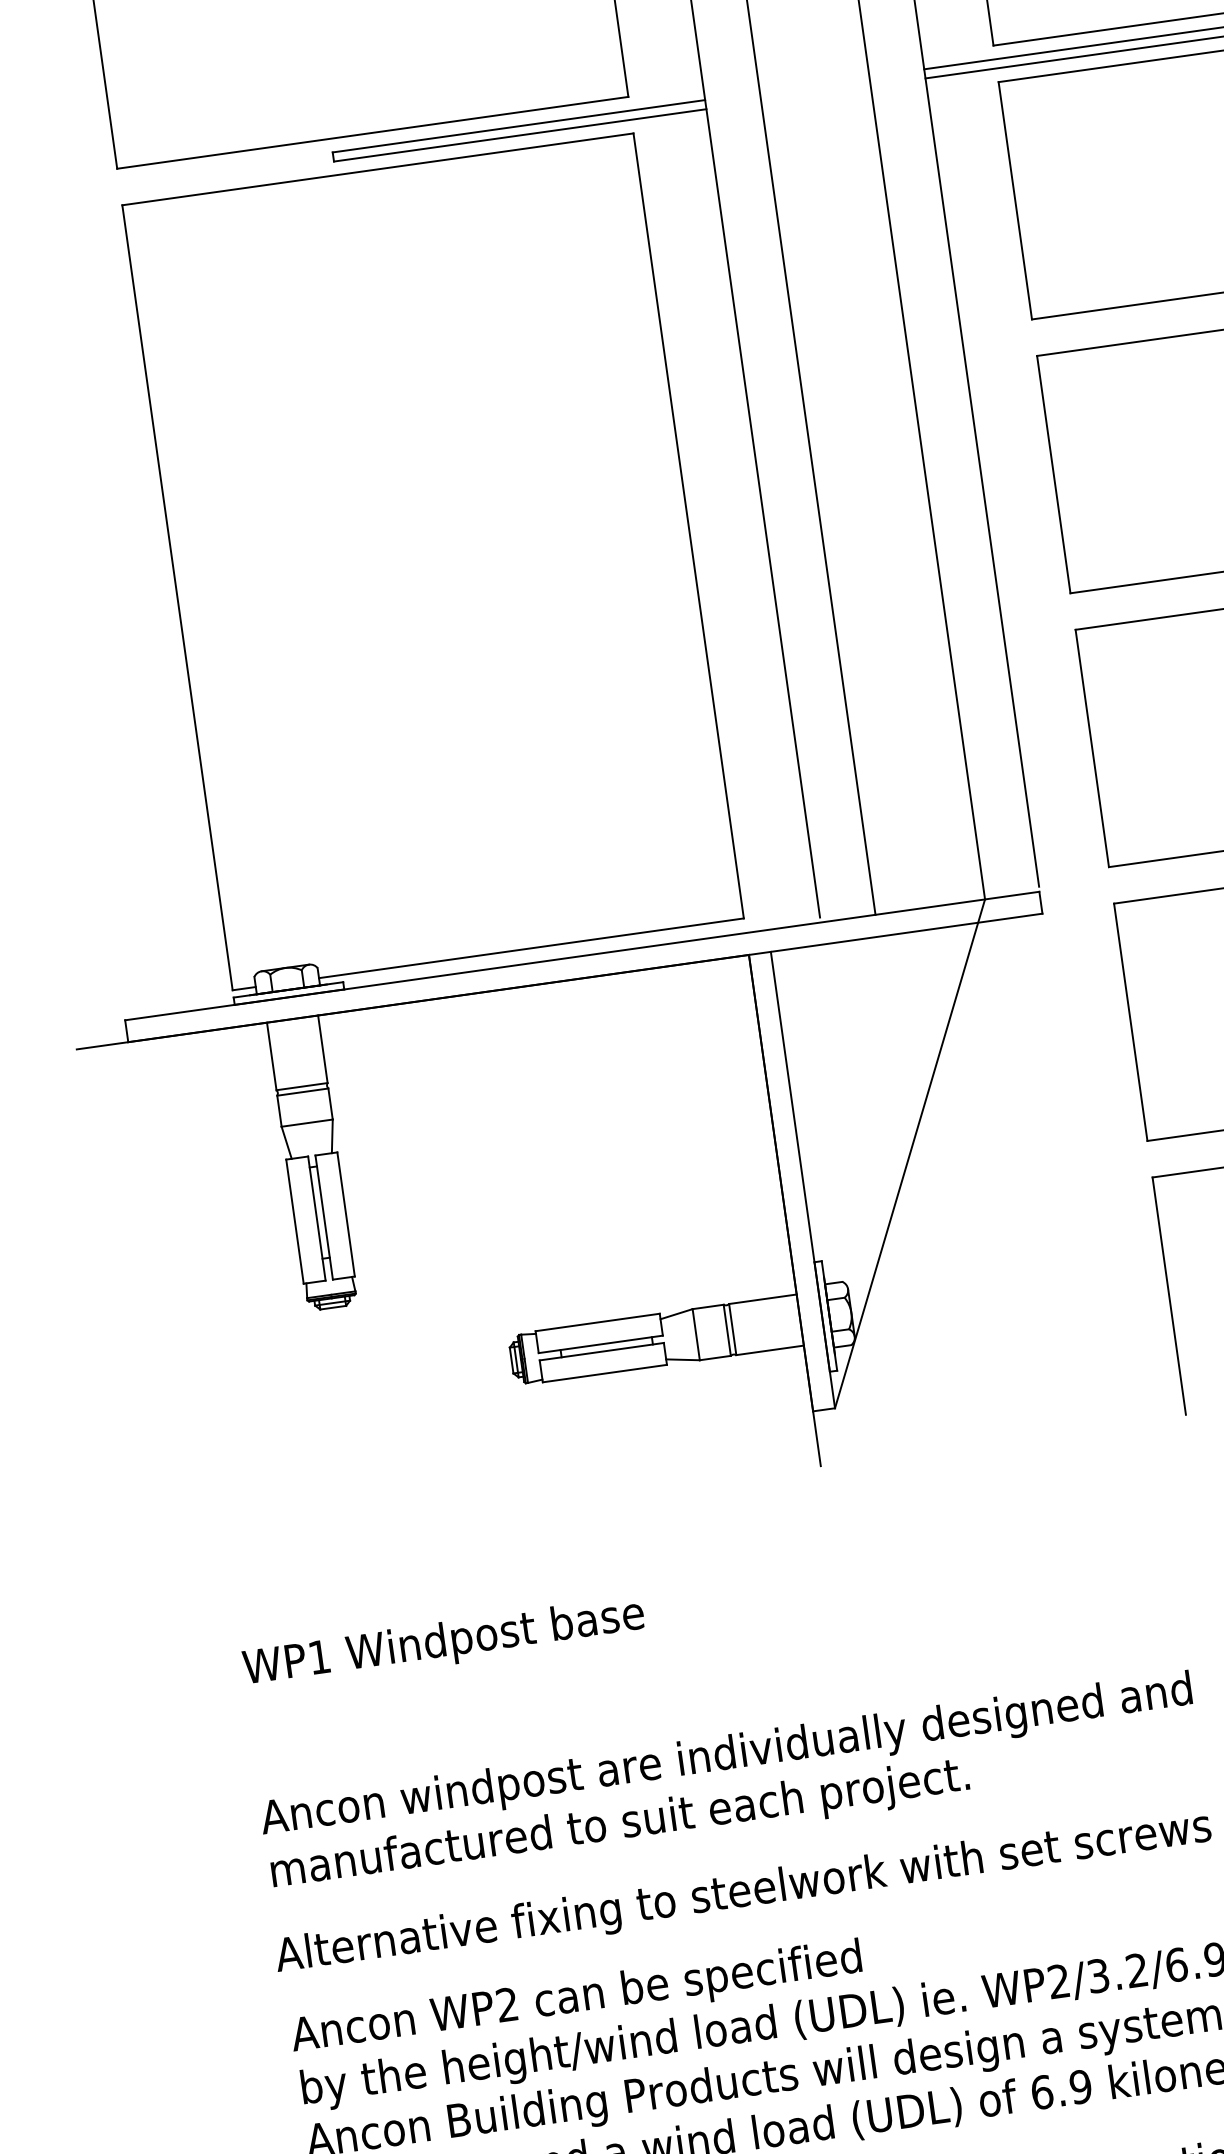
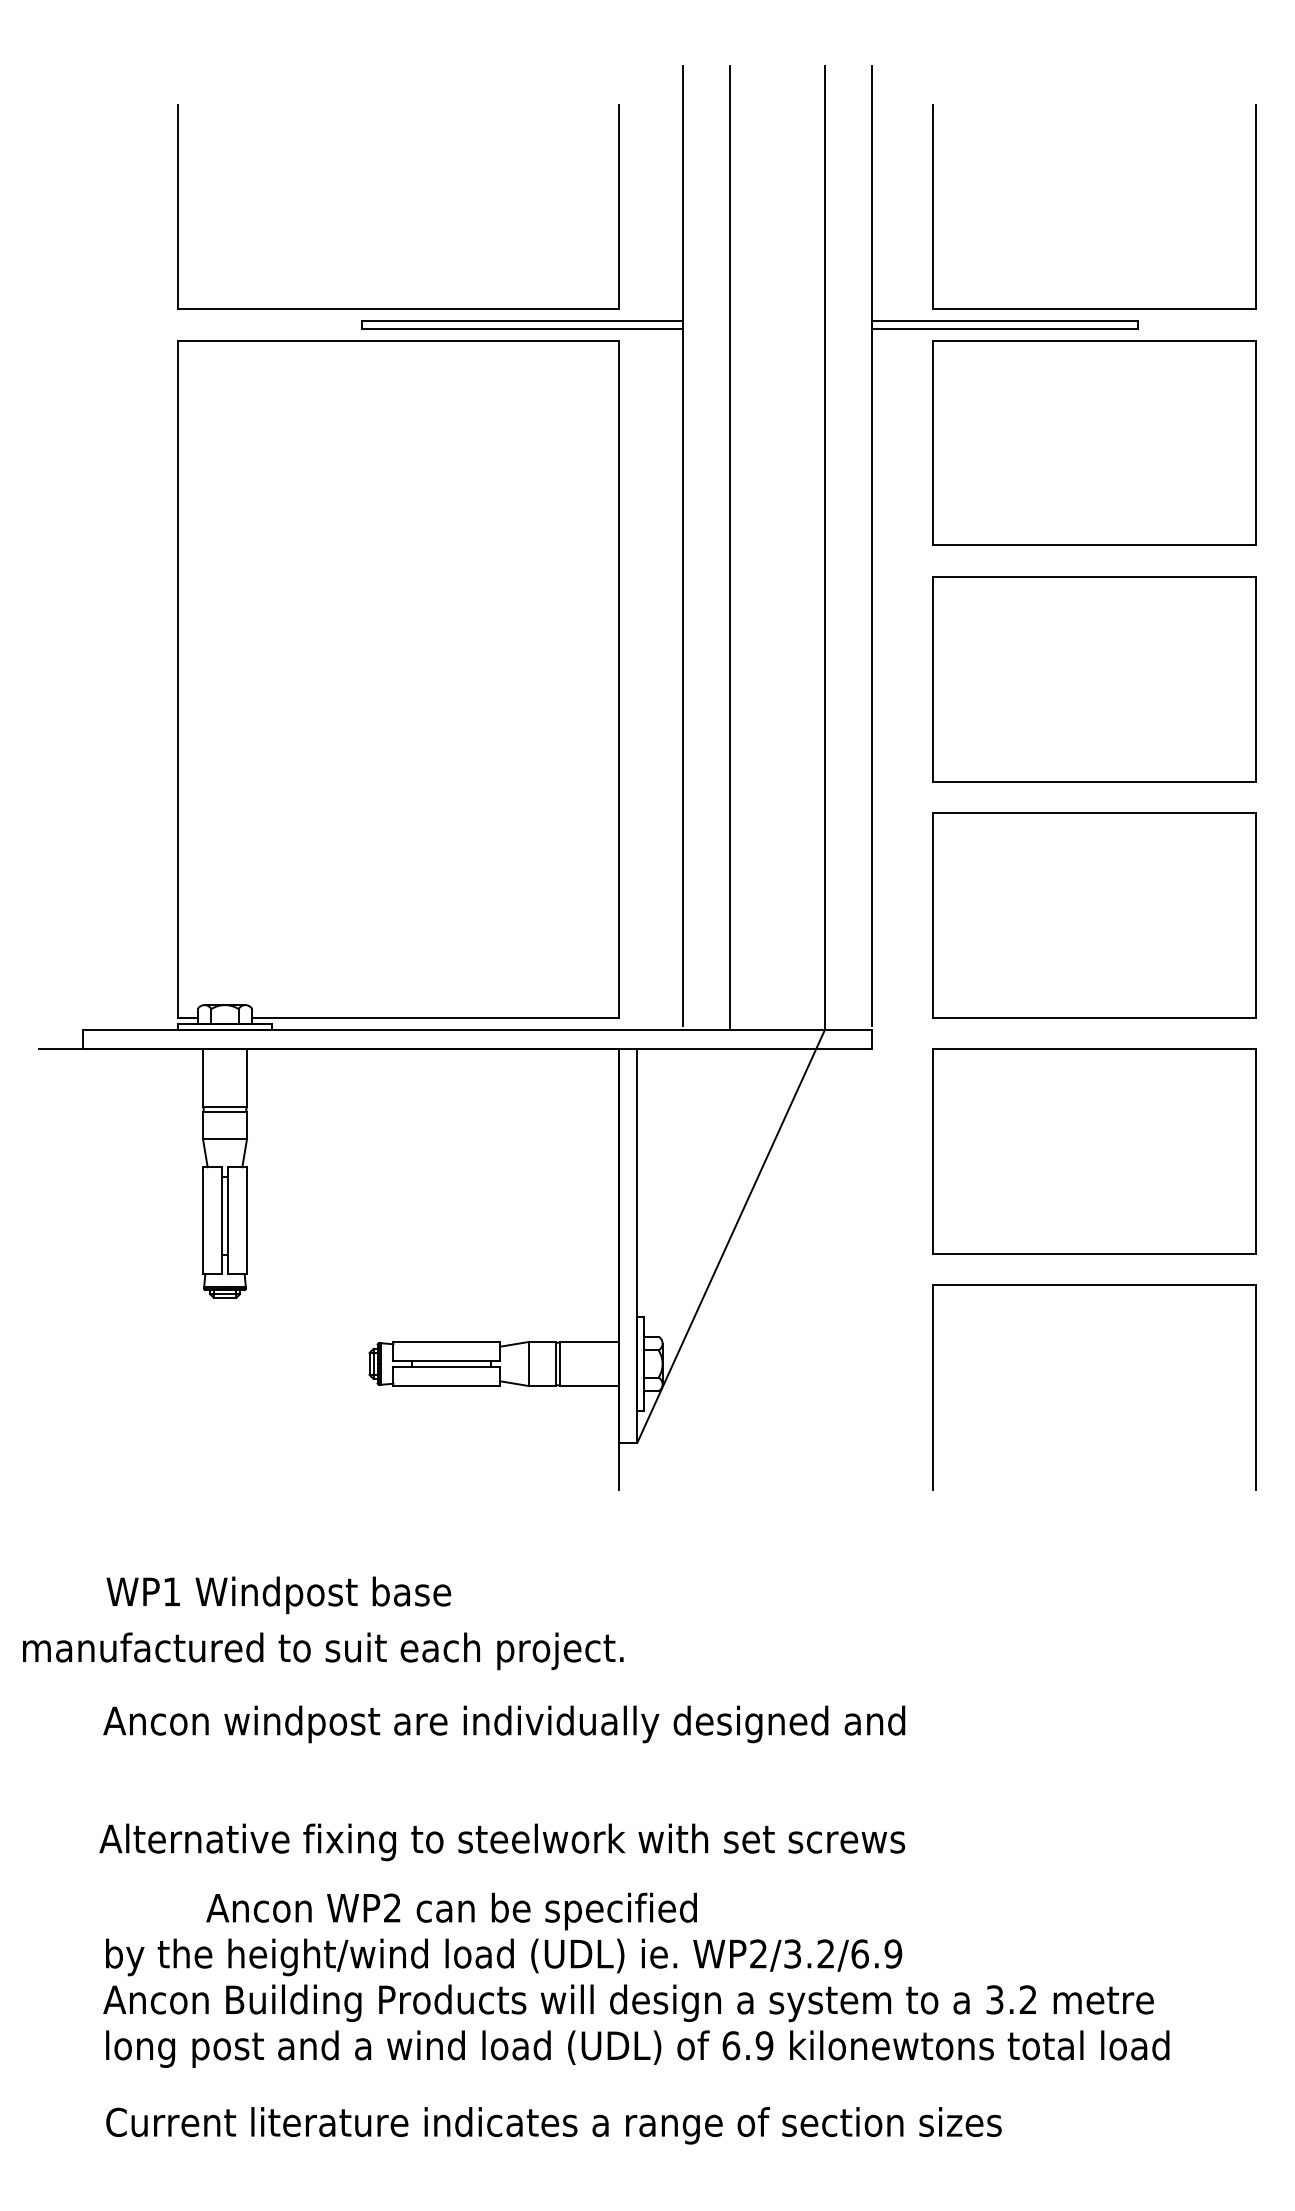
text: (620, 1826) -> (323, 1651), moved
text: (576, 1999) -> (451, 1911), moved

